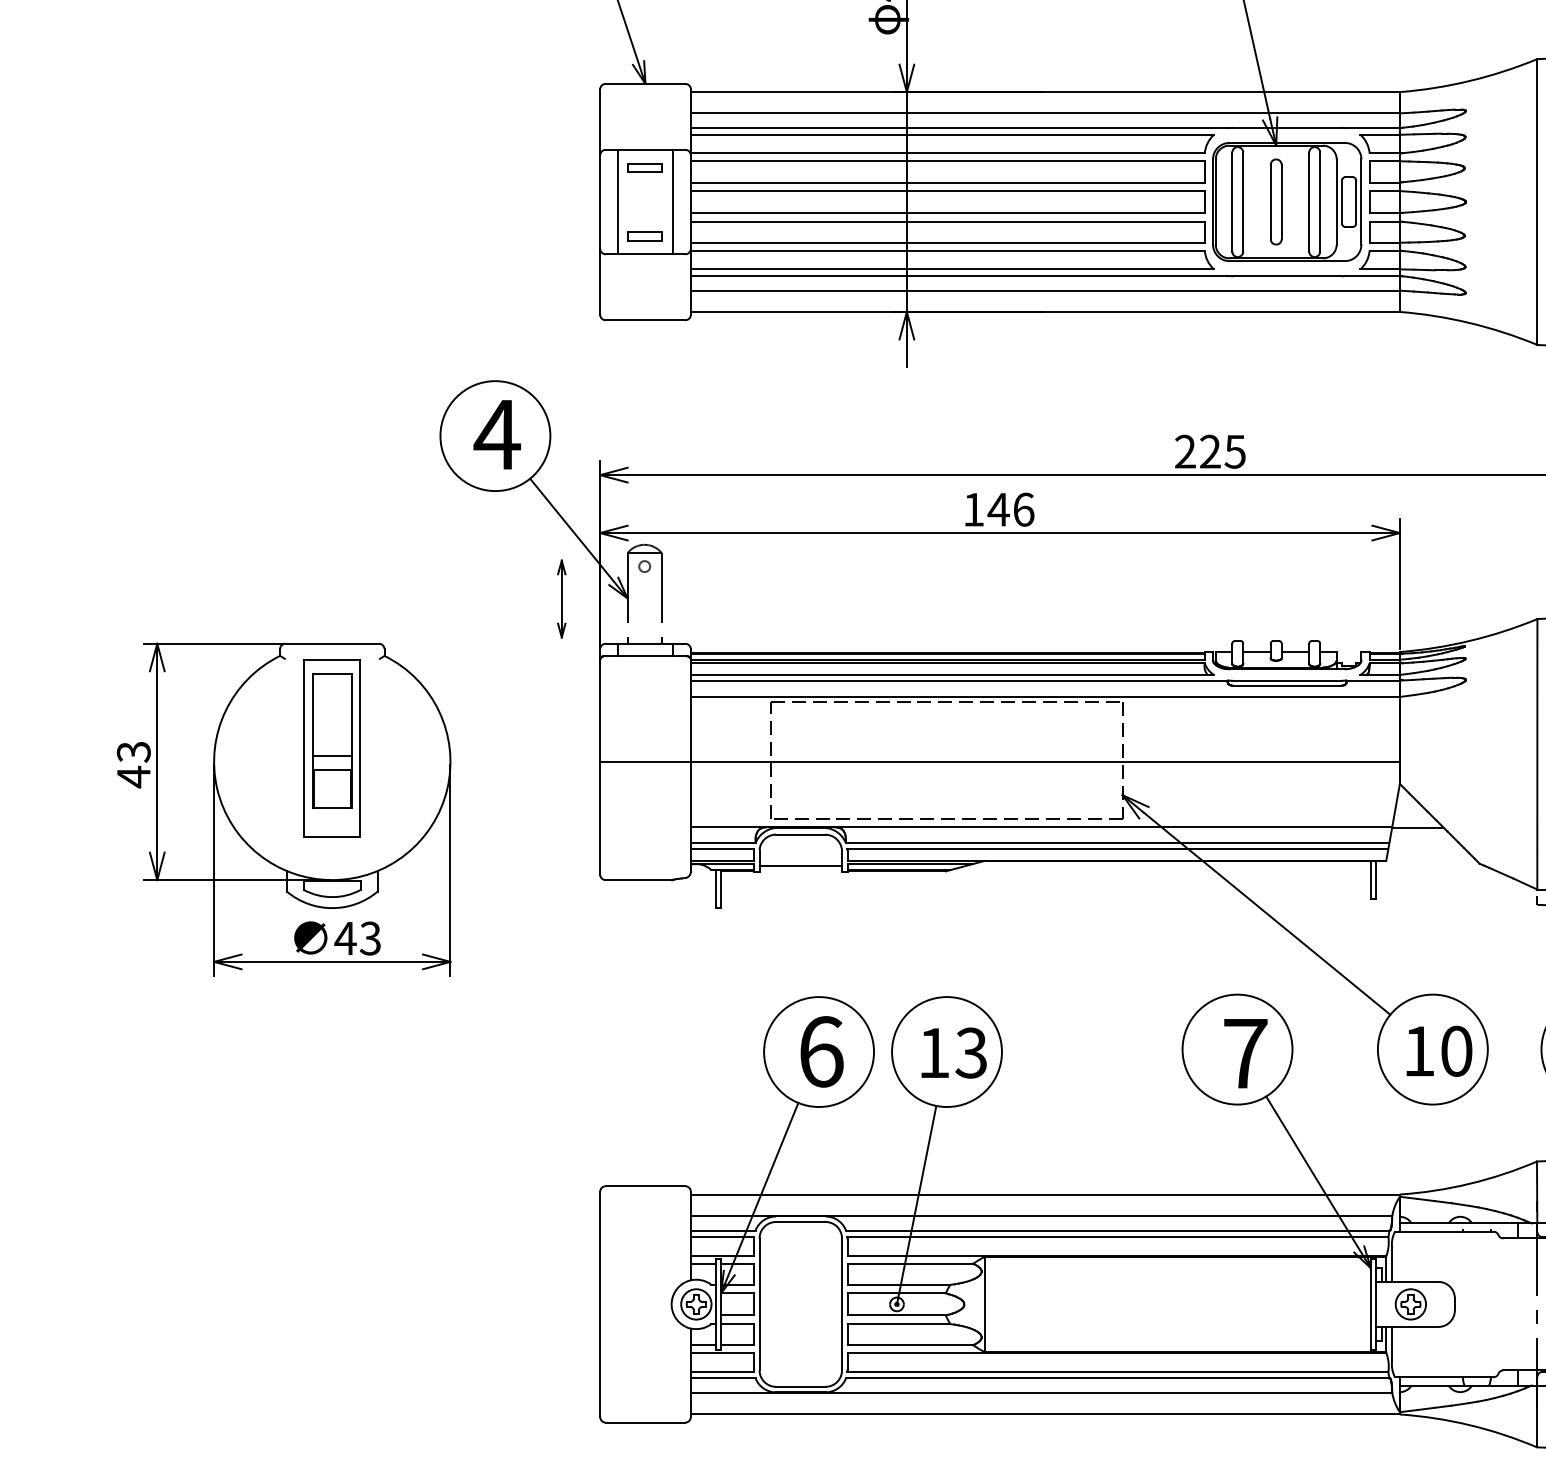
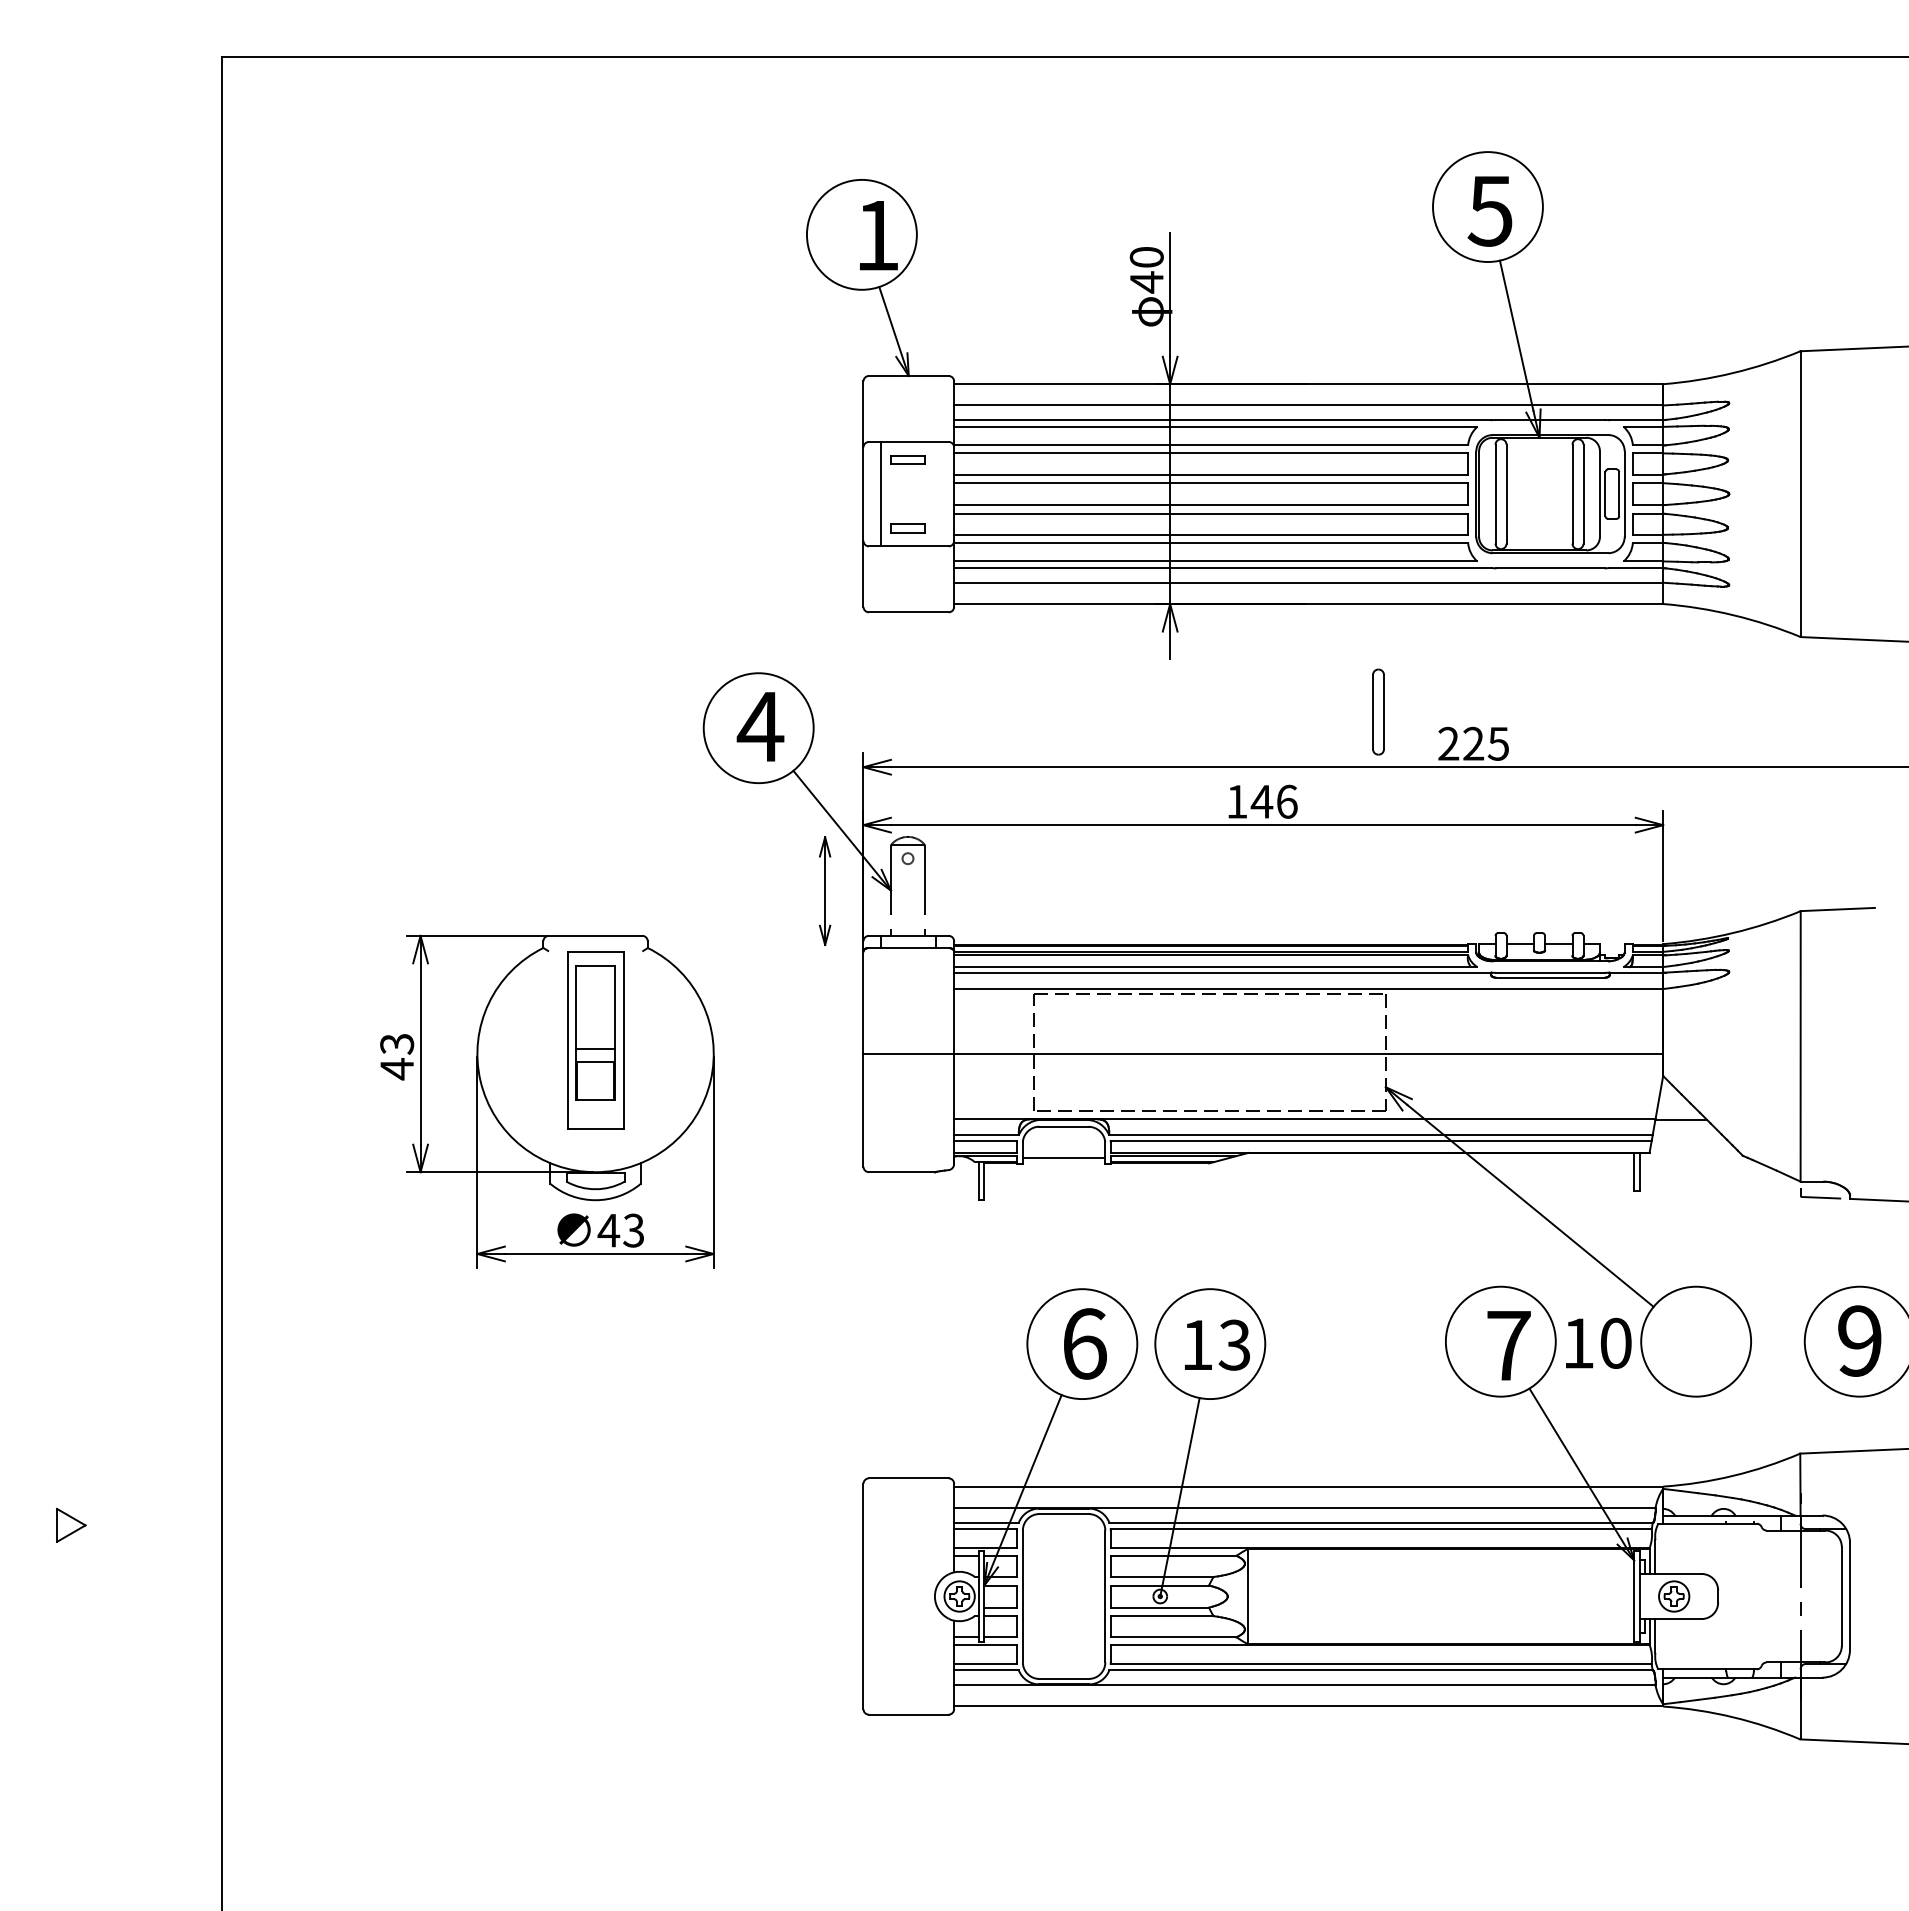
line: (673, 201) -> (936, 493), removed
part: (1276, 201) -> (1378, 711), moved
part: (561, 598) -> (824, 890), size x1.4
text: (1439, 1050) -> (1598, 1342), moved

